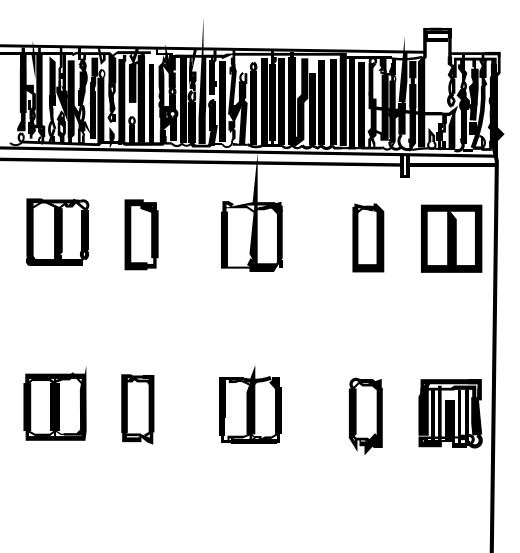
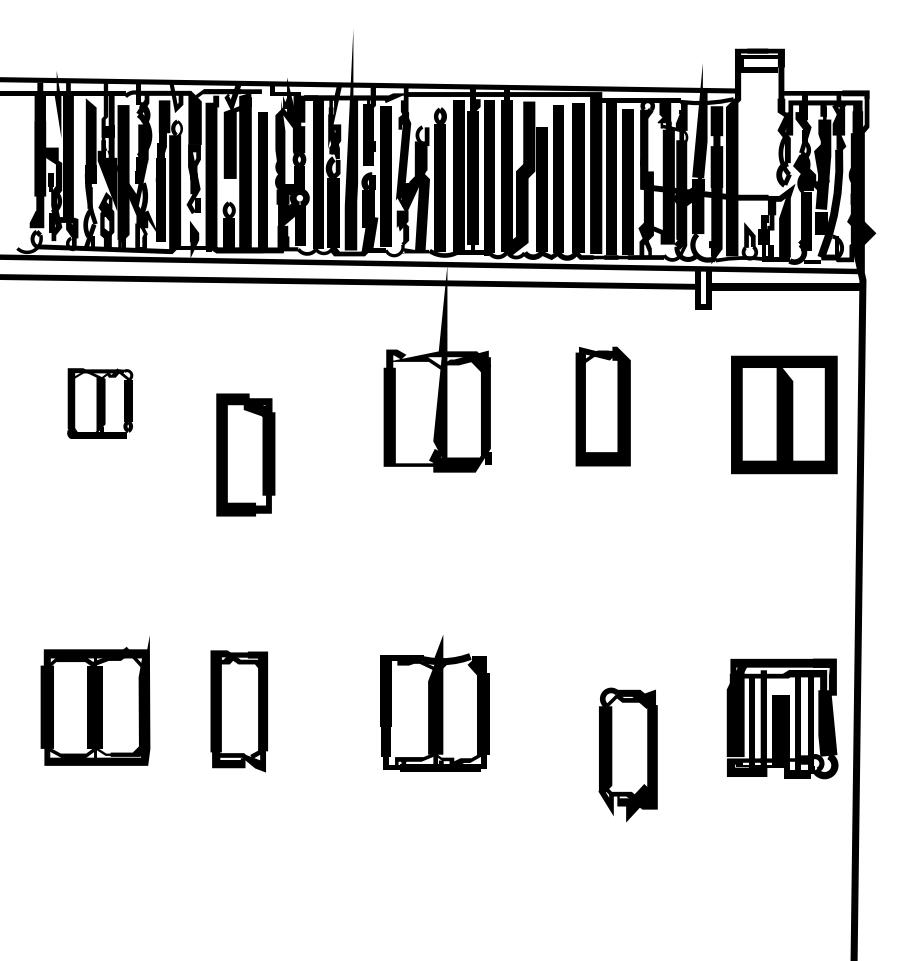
part: (57, 231) -> (99, 402), size x0.6
curve: (131, 234) -> (228, 454), moved
curve: (376, 237) -> (617, 405), moved
part: (365, 415) -> (627, 753), moved

